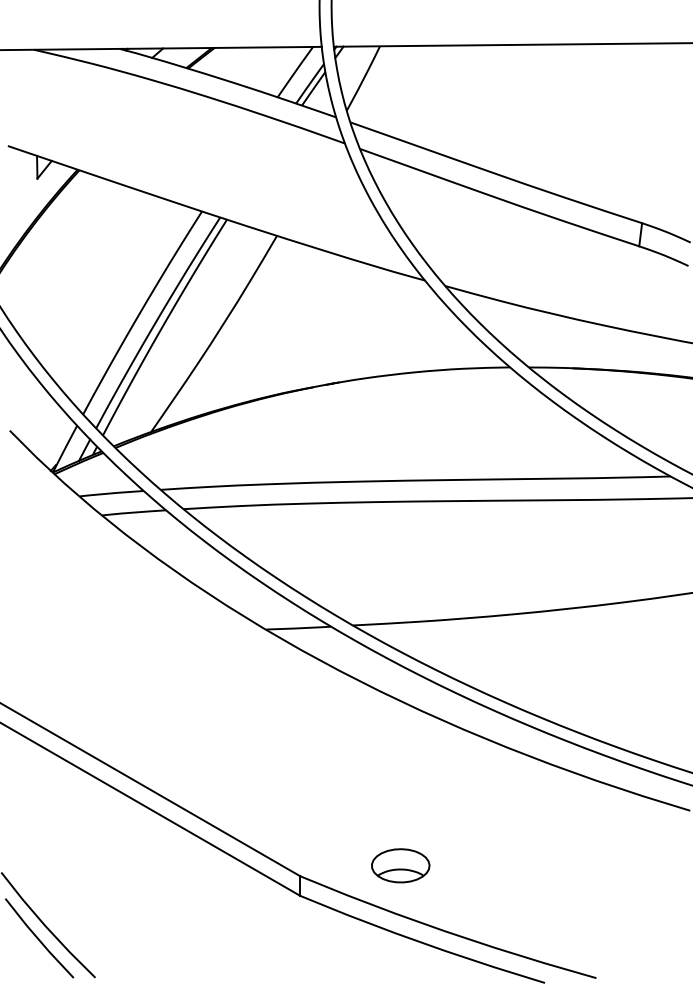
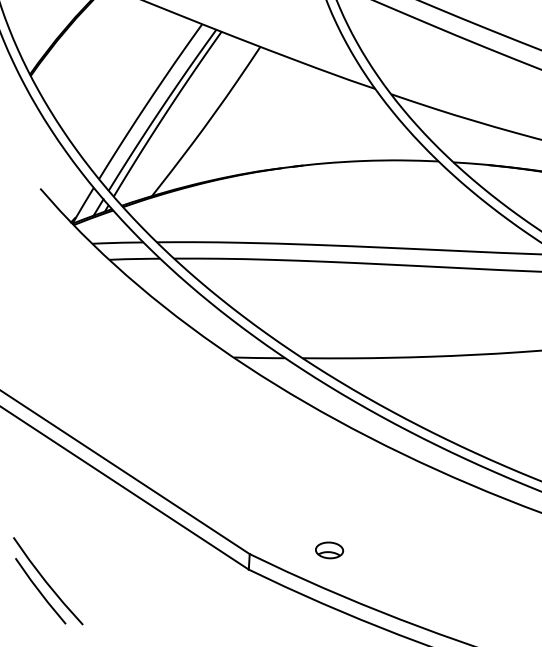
part: (400, 865) -> (329, 550), size x0.6

